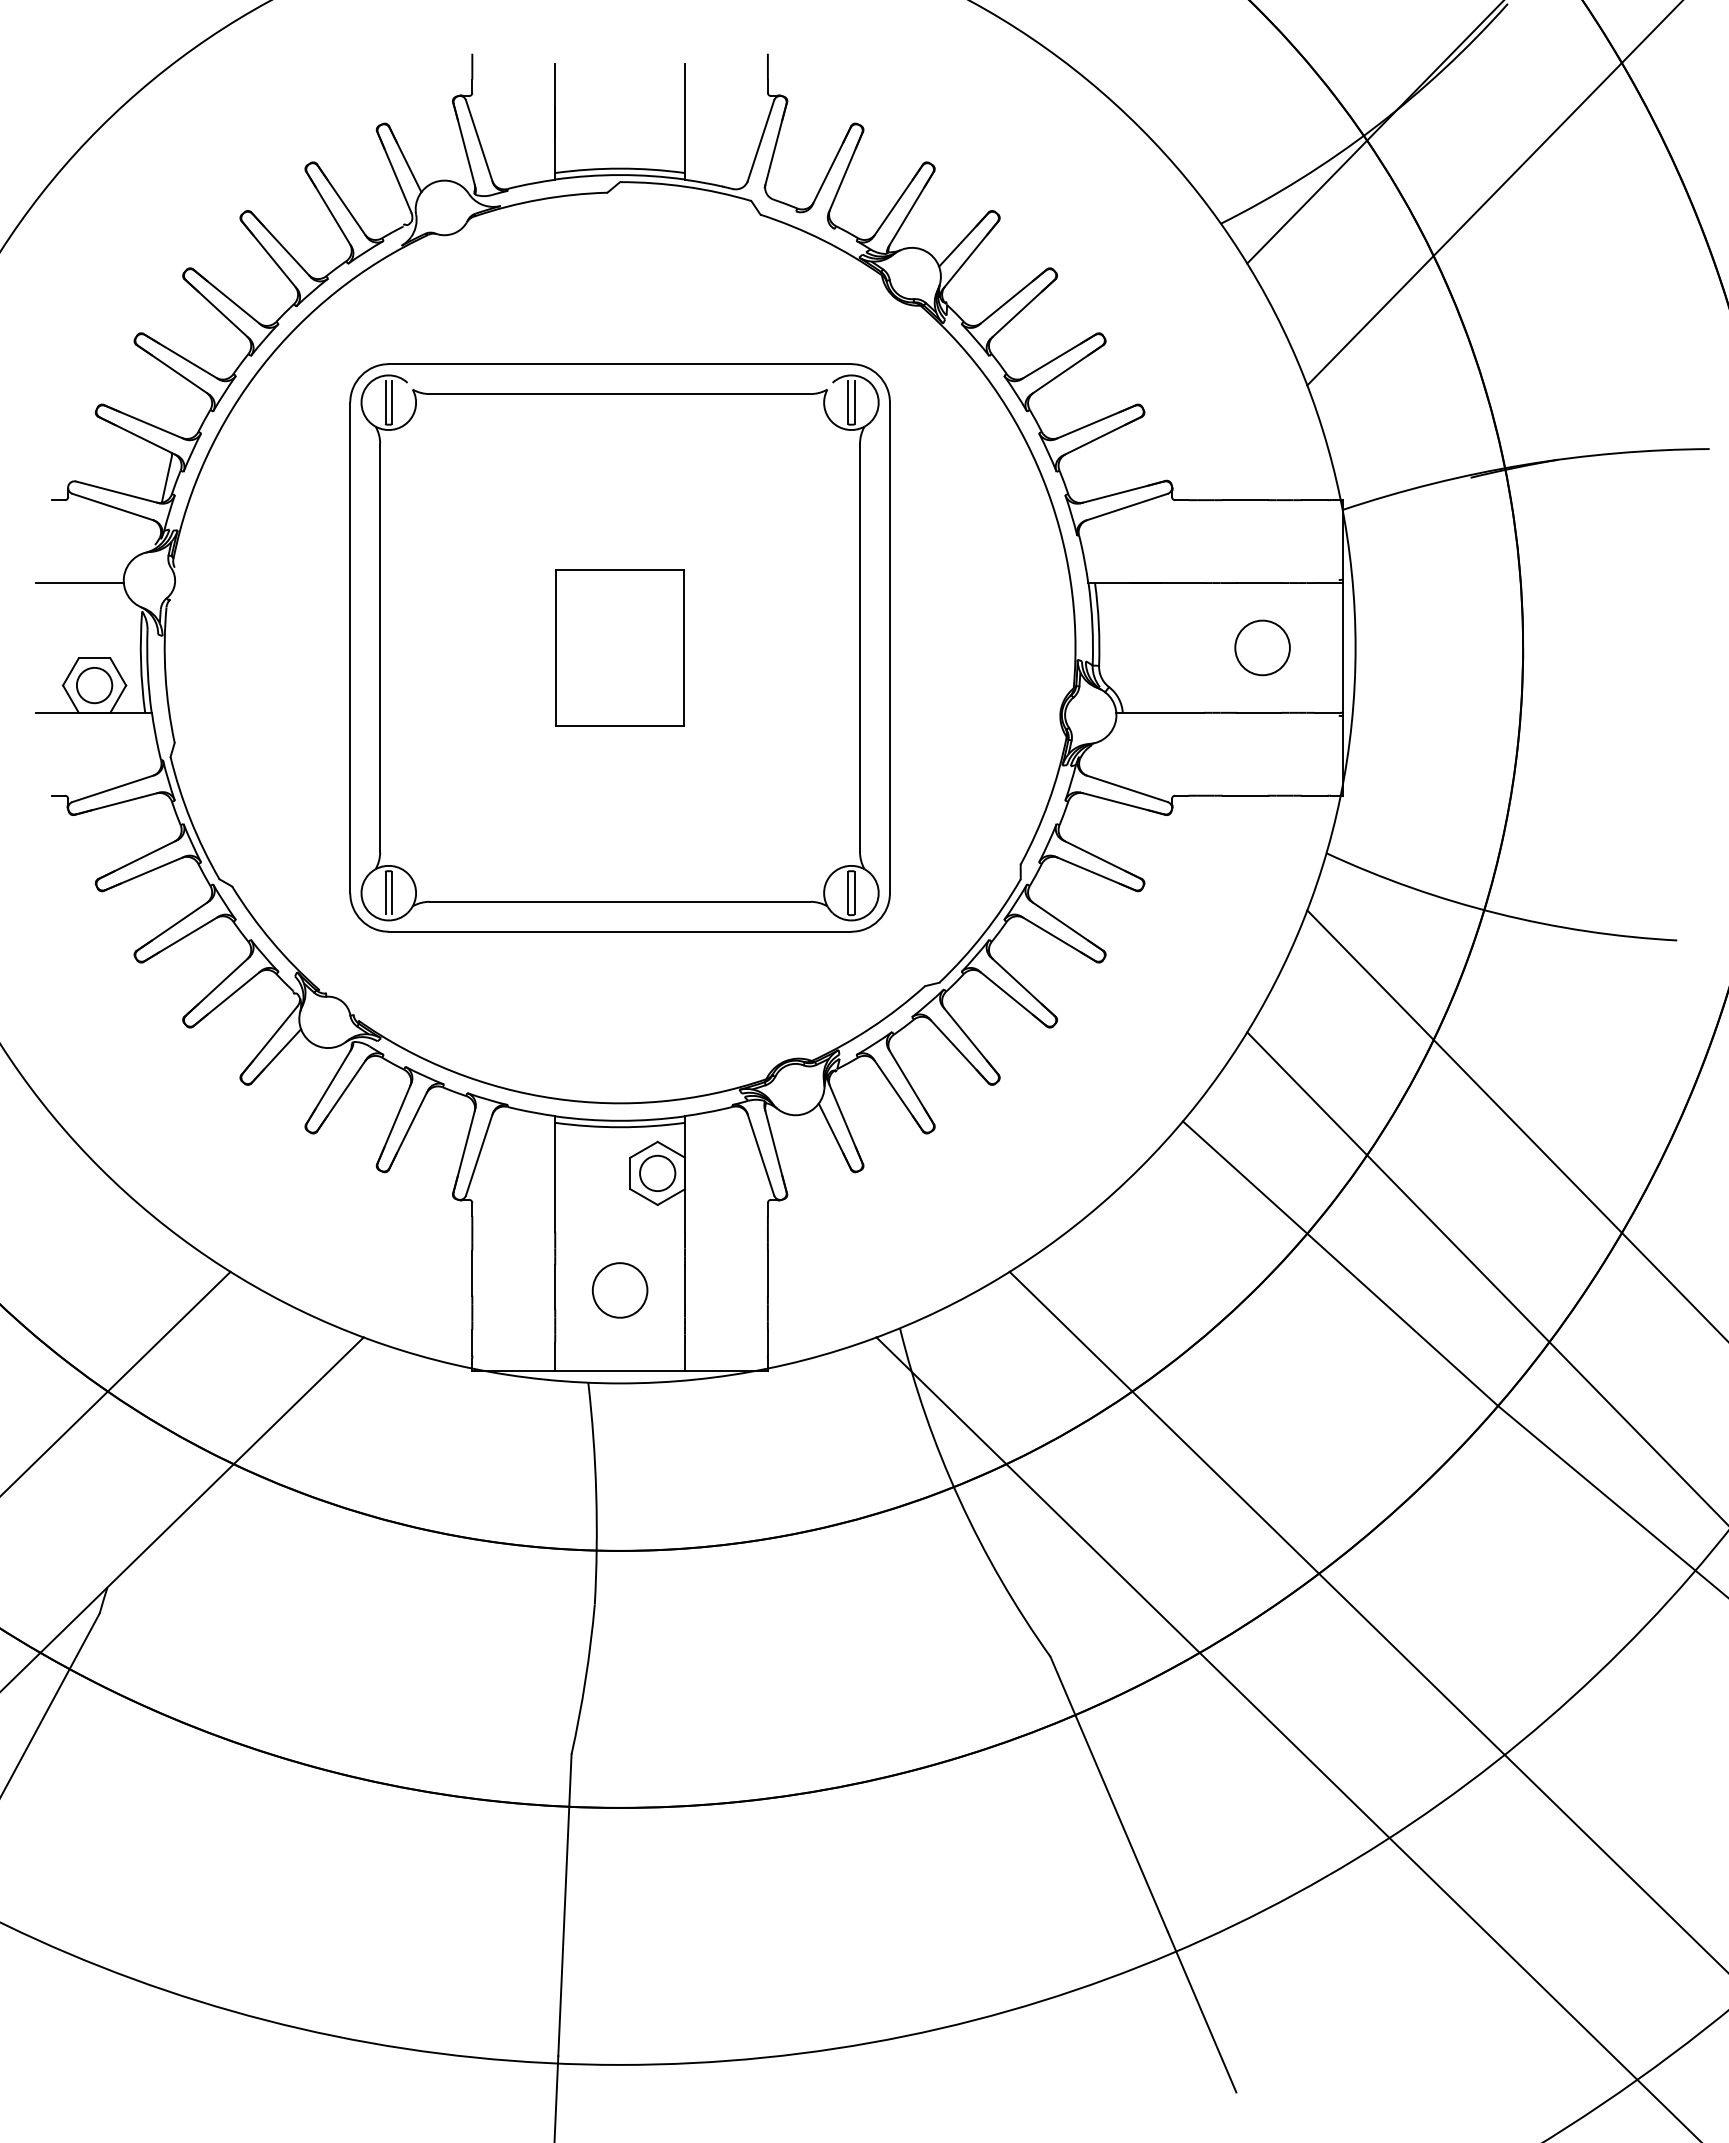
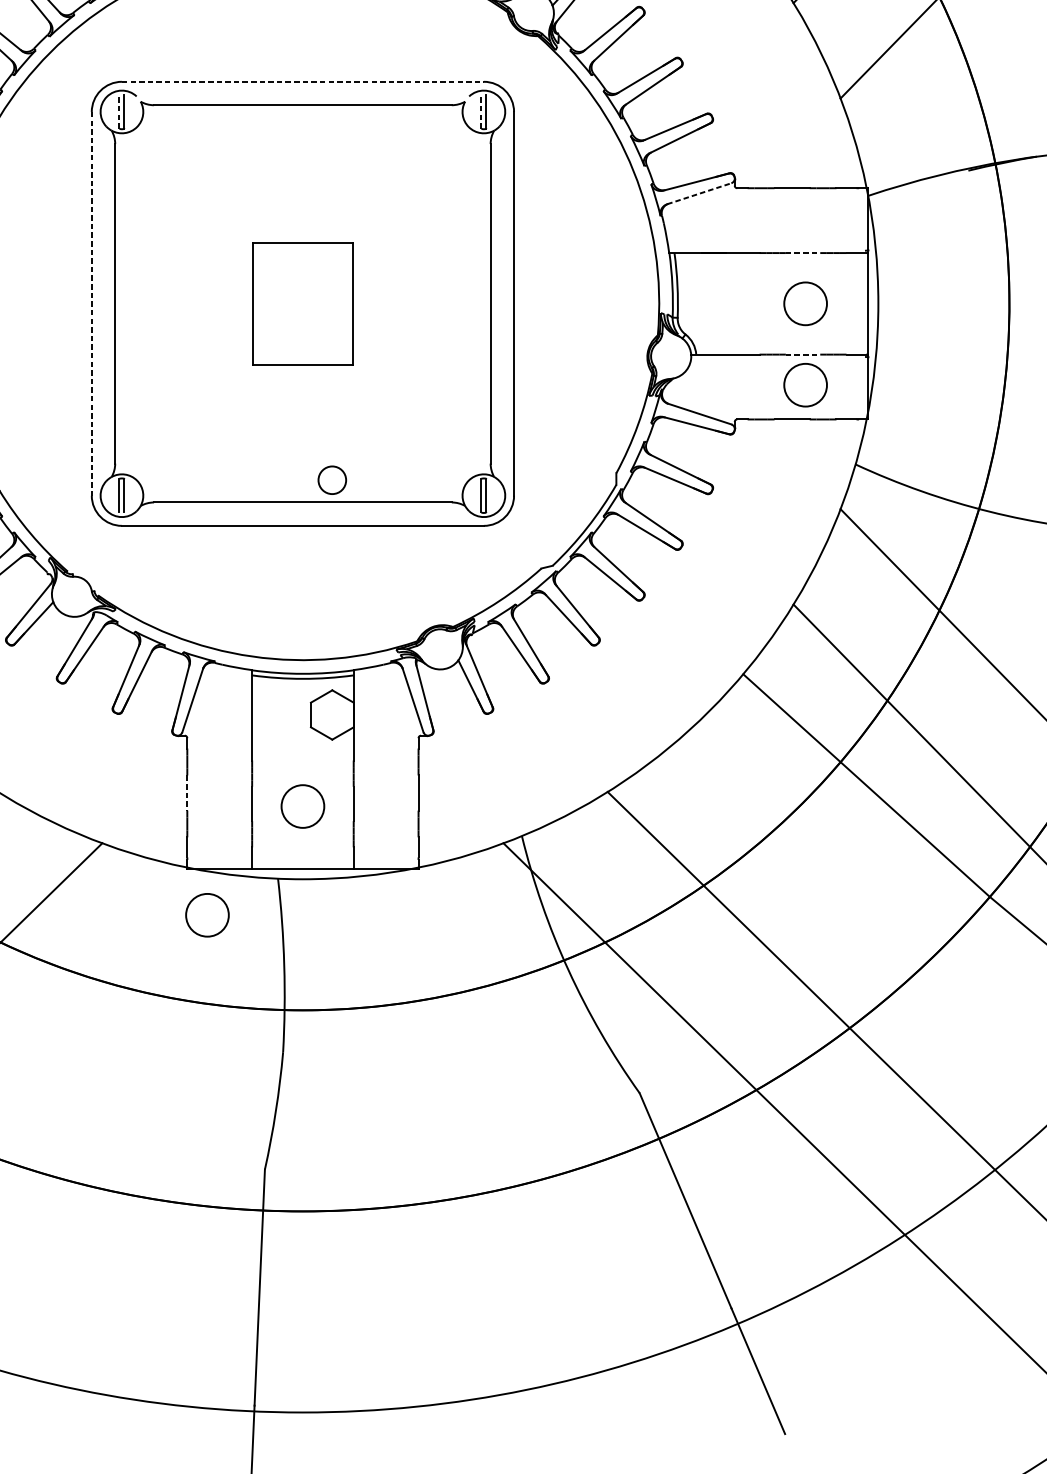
line: (620, 364) -> (303, 82), solid -> dashed
line: (385, 402) -> (119, 111), solid -> dashed
line: (848, 402) -> (481, 111), solid -> dashed
line: (1127, 507) -> (699, 193), solid -> dashed
line: (1259, 583) -> (803, 253), solid -> dashed
line: (350, 648) -> (91, 304), solid -> dashed
line: (1259, 712) -> (803, 354), solid -> dashed
circle: (1262, 751) -> (805, 384), added
circle: (657, 1172) -> (332, 479), moved
line: (472, 1273) -> (187, 793), solid -> dashed
circle: (497, 1429) -> (207, 915), added

